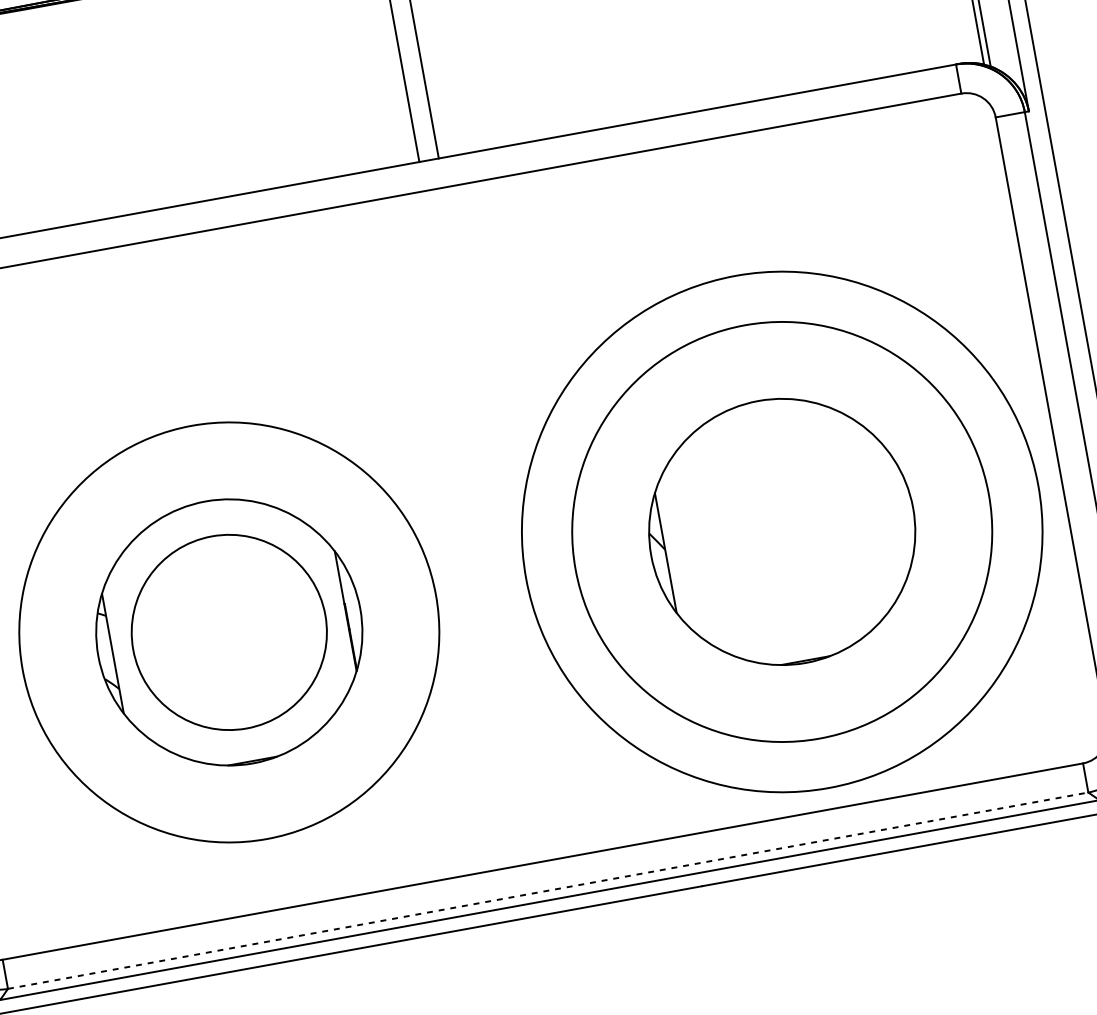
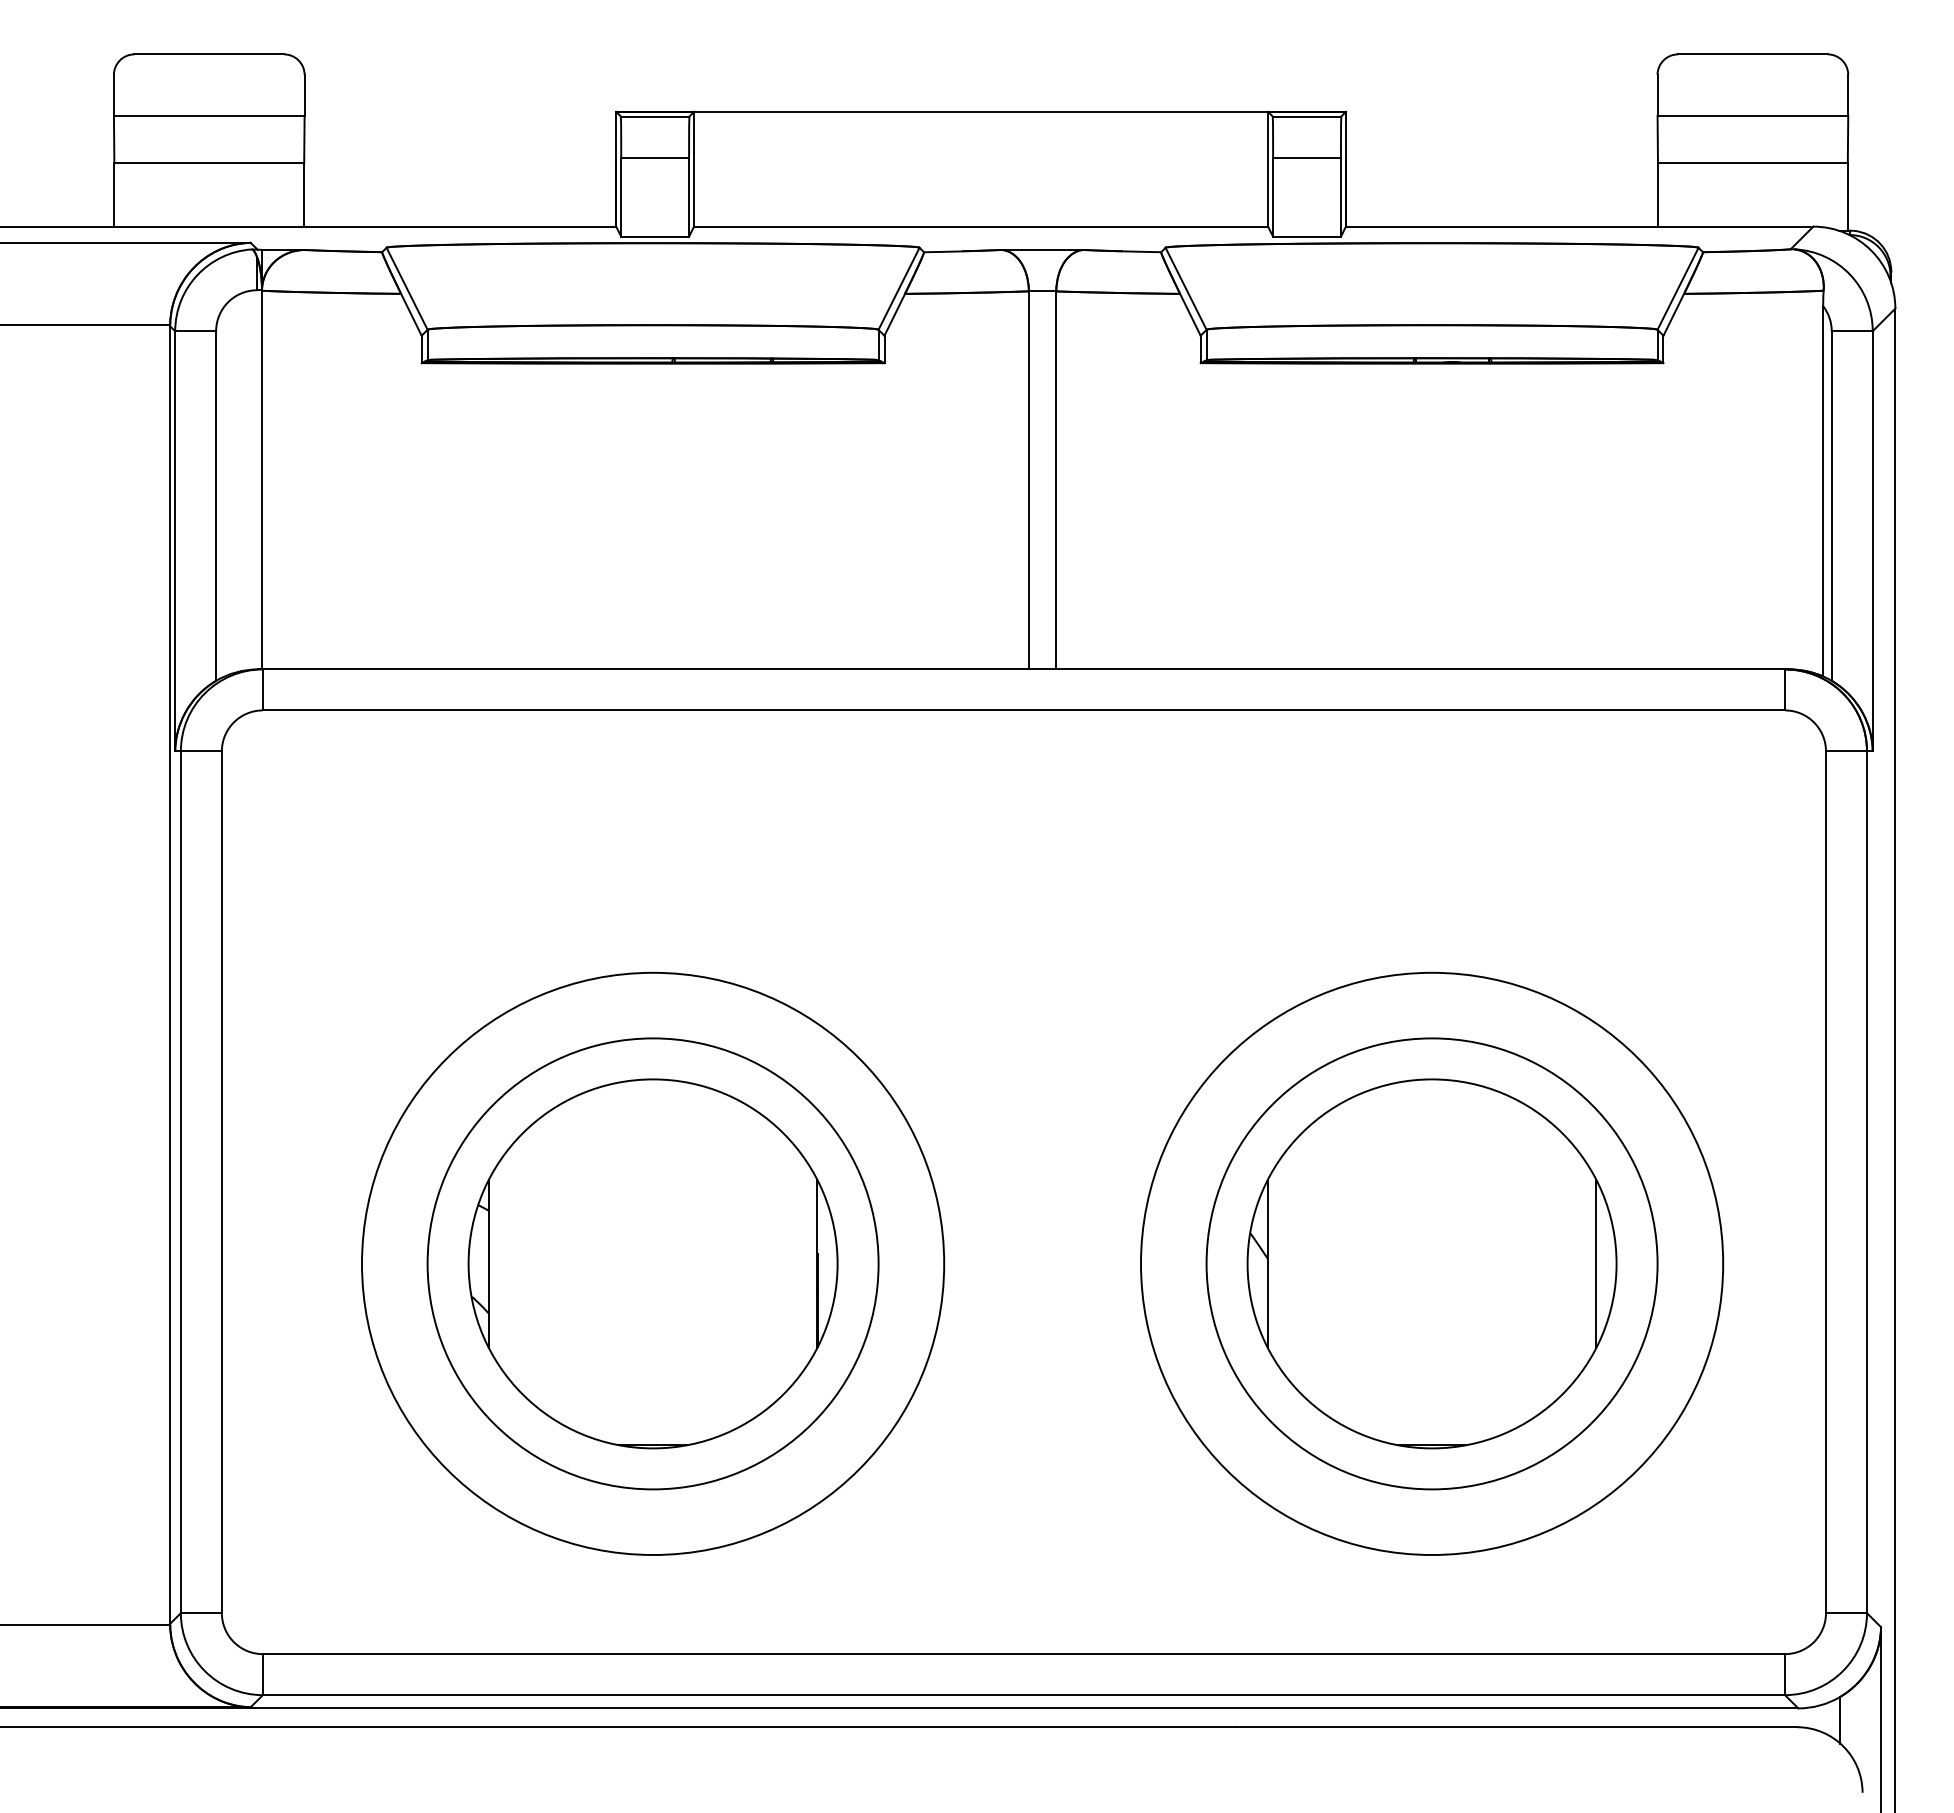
line: (898, 510) -> (1596, 1263), added
circle: (781, 531) -> (1431, 1263), size x0.62
circle: (228, 632) -> (652, 1263), size x1.67
line: (548, 890) -> (1024, 1695), dashed -> solid

